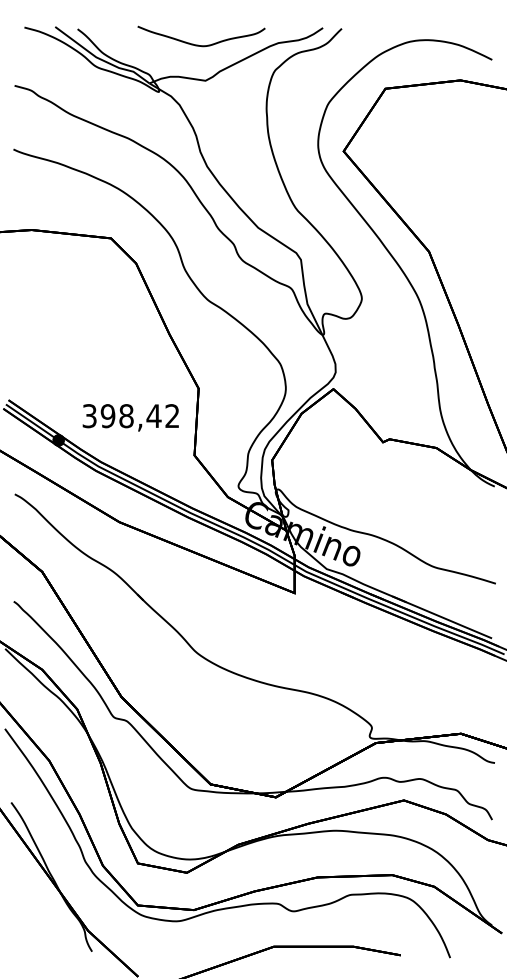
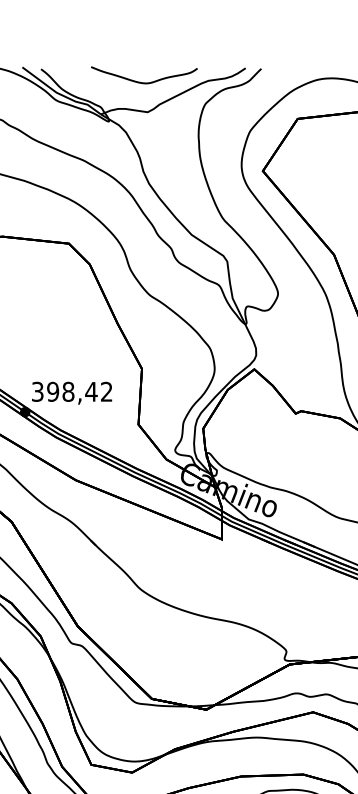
text: (130, 417) -> (71, 393), moved

